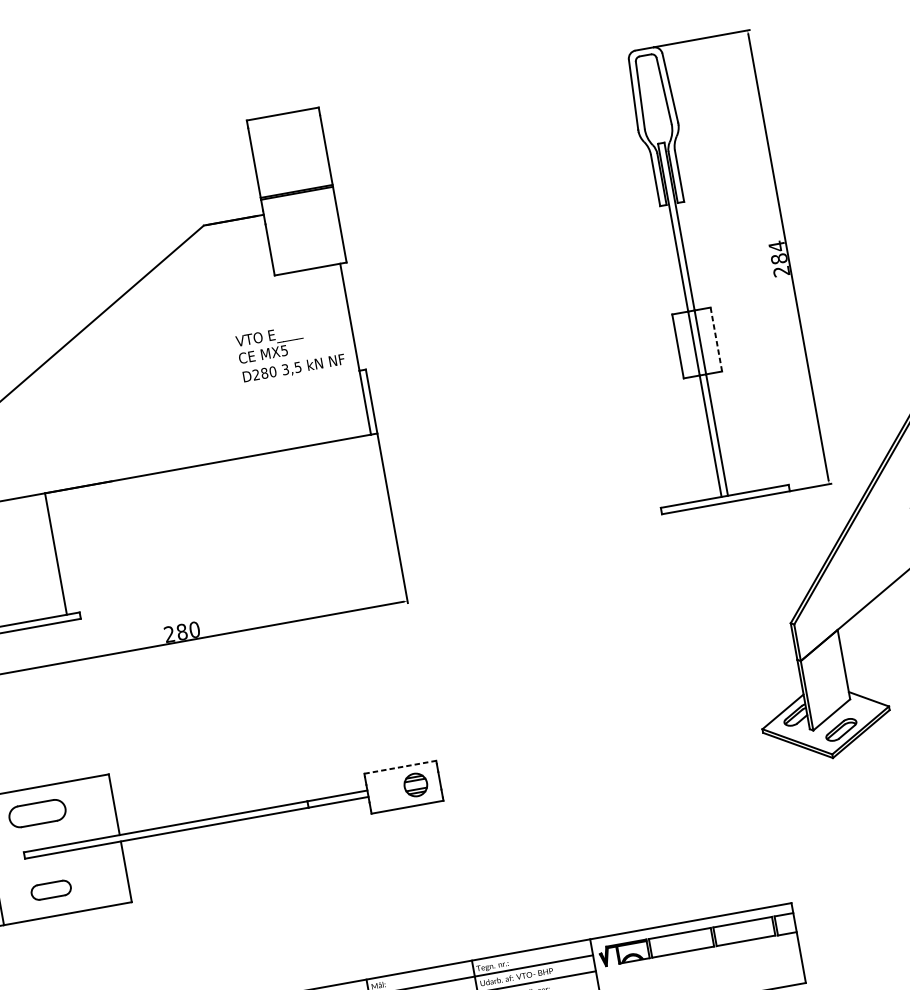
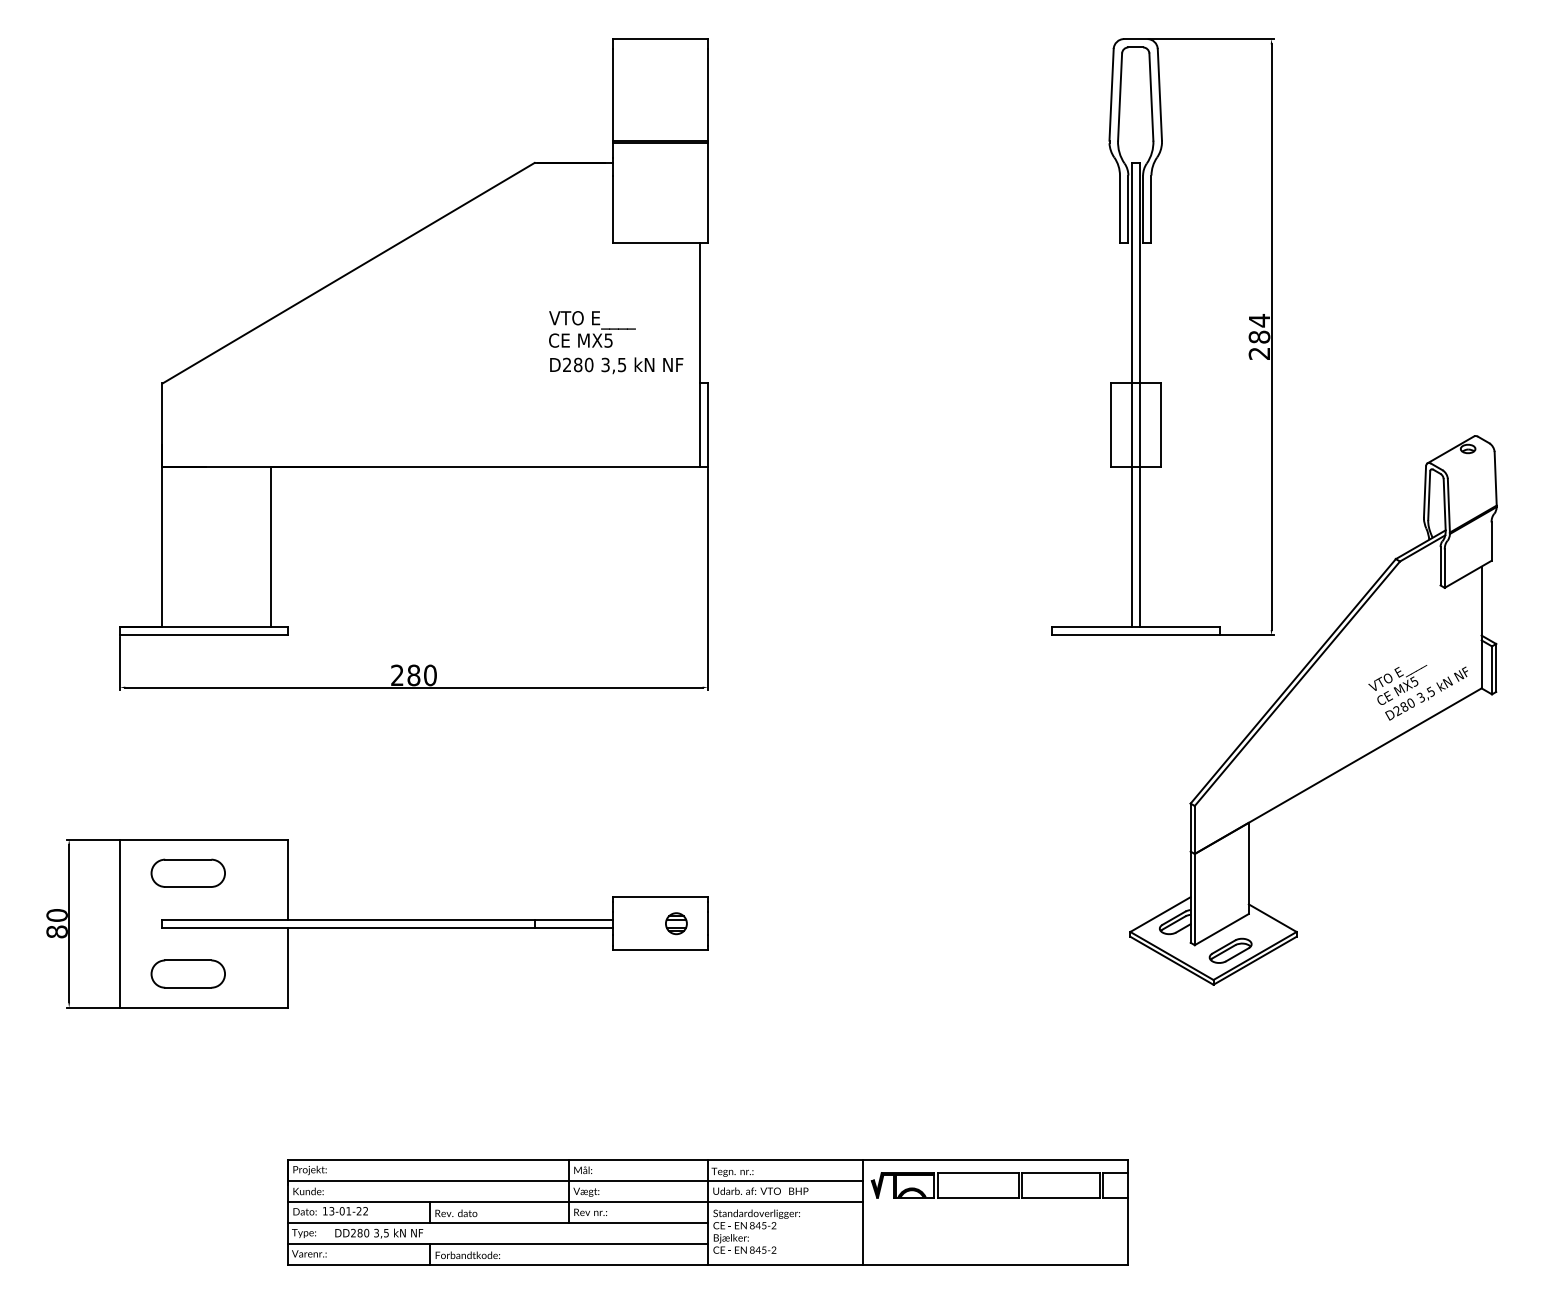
line: (716, 339) -> (1160, 425), dashed -> solid
line: (400, 767) -> (661, 897), dashed -> solid
part: (415, 784) -> (676, 923), size x0.71
part: (50, 889) -> (187, 973), size x1.43

